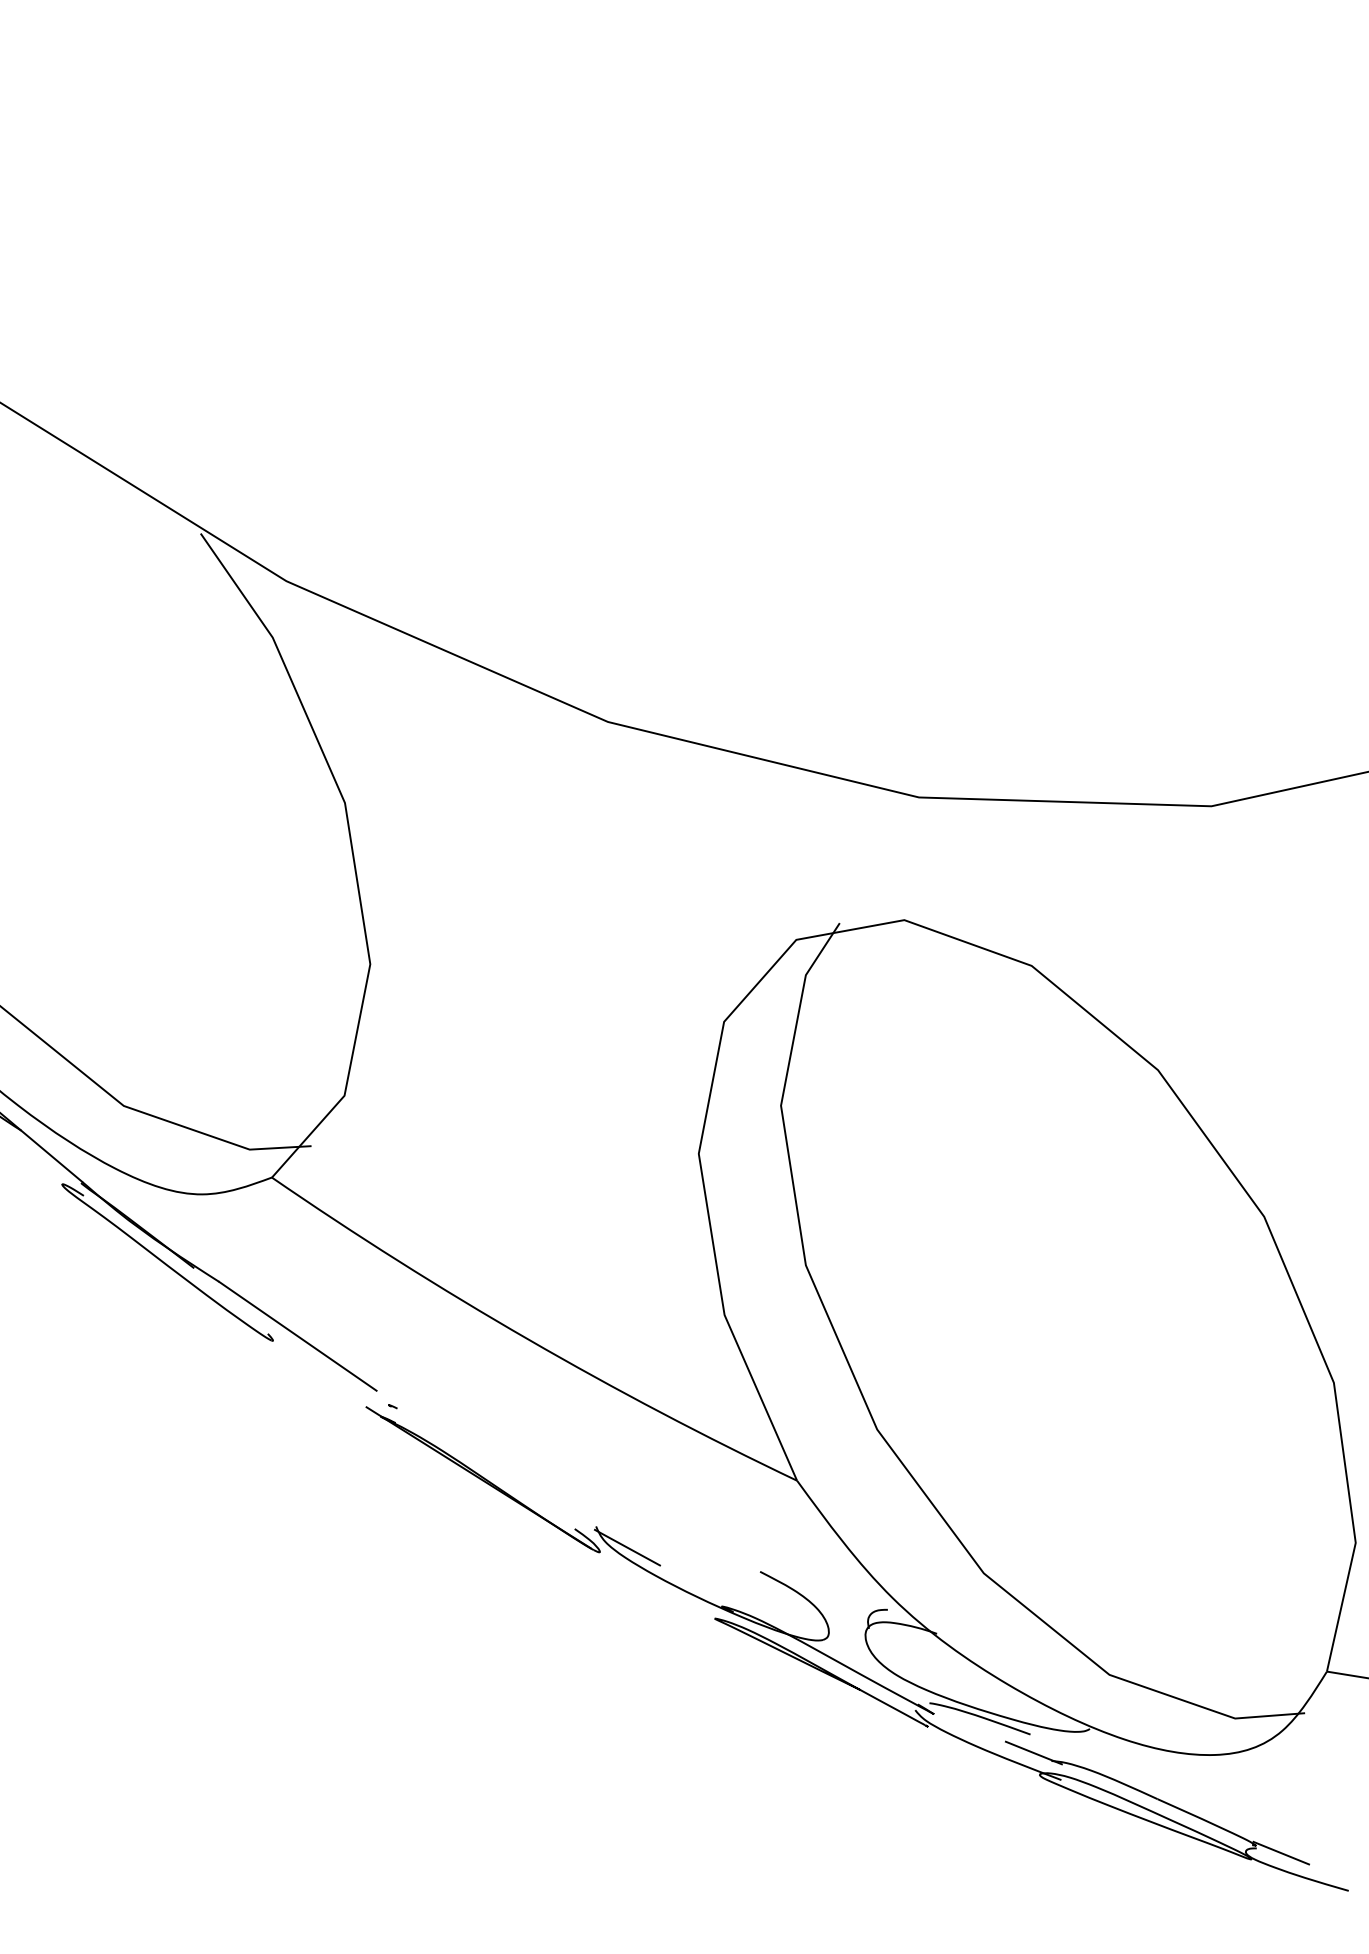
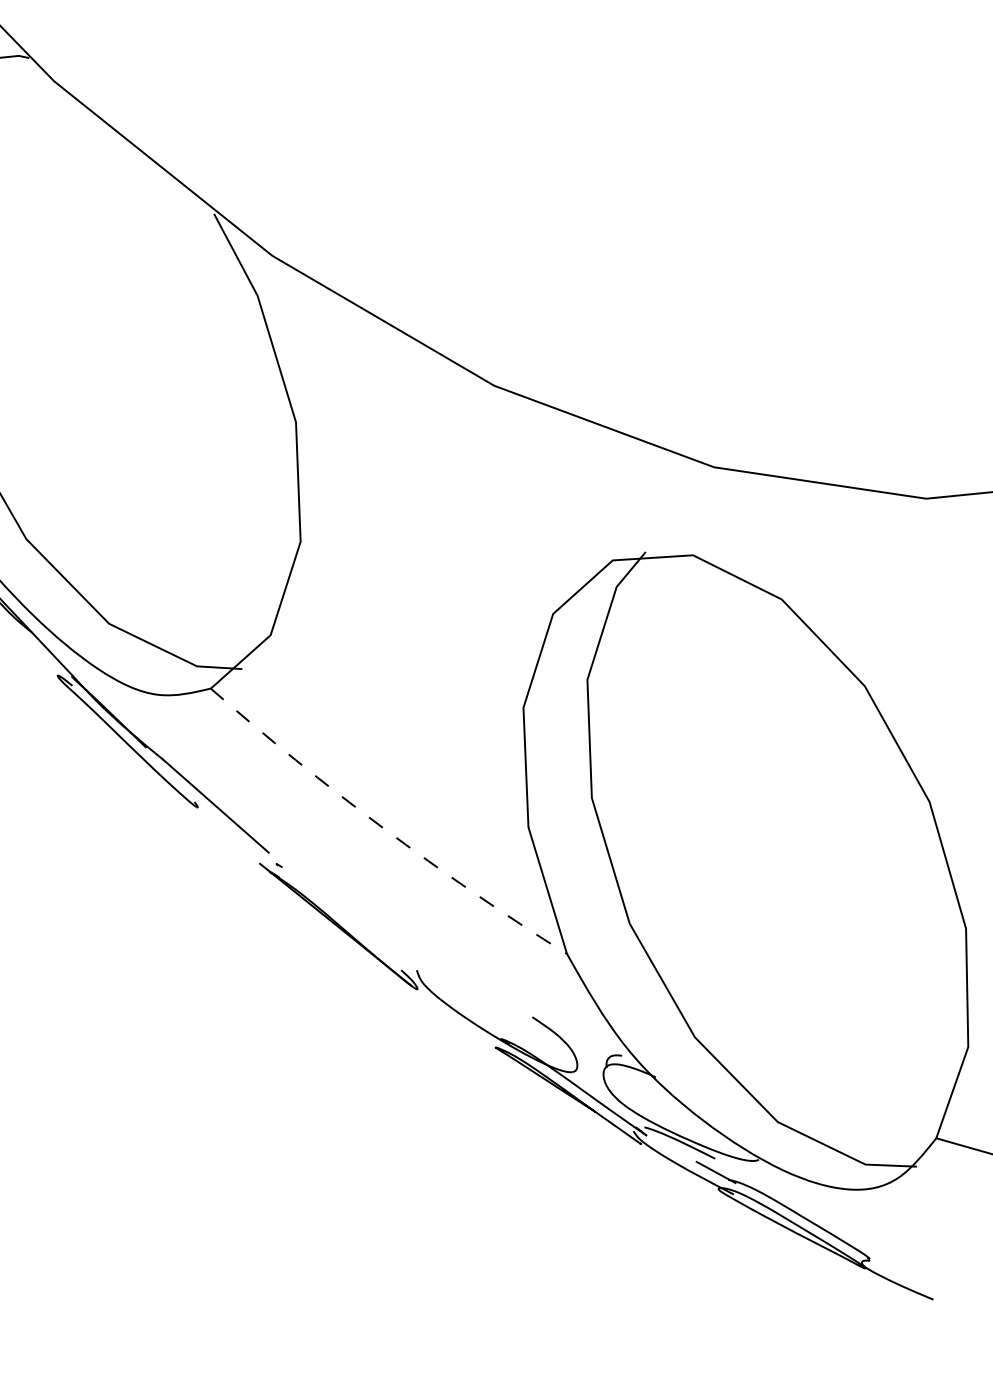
arc: (528, 1339) -> (383, 828), solid -> dashed
line: (627, 1547) -> (437, 988), removed
line: (1281, 1852) -> (887, 1266), removed

